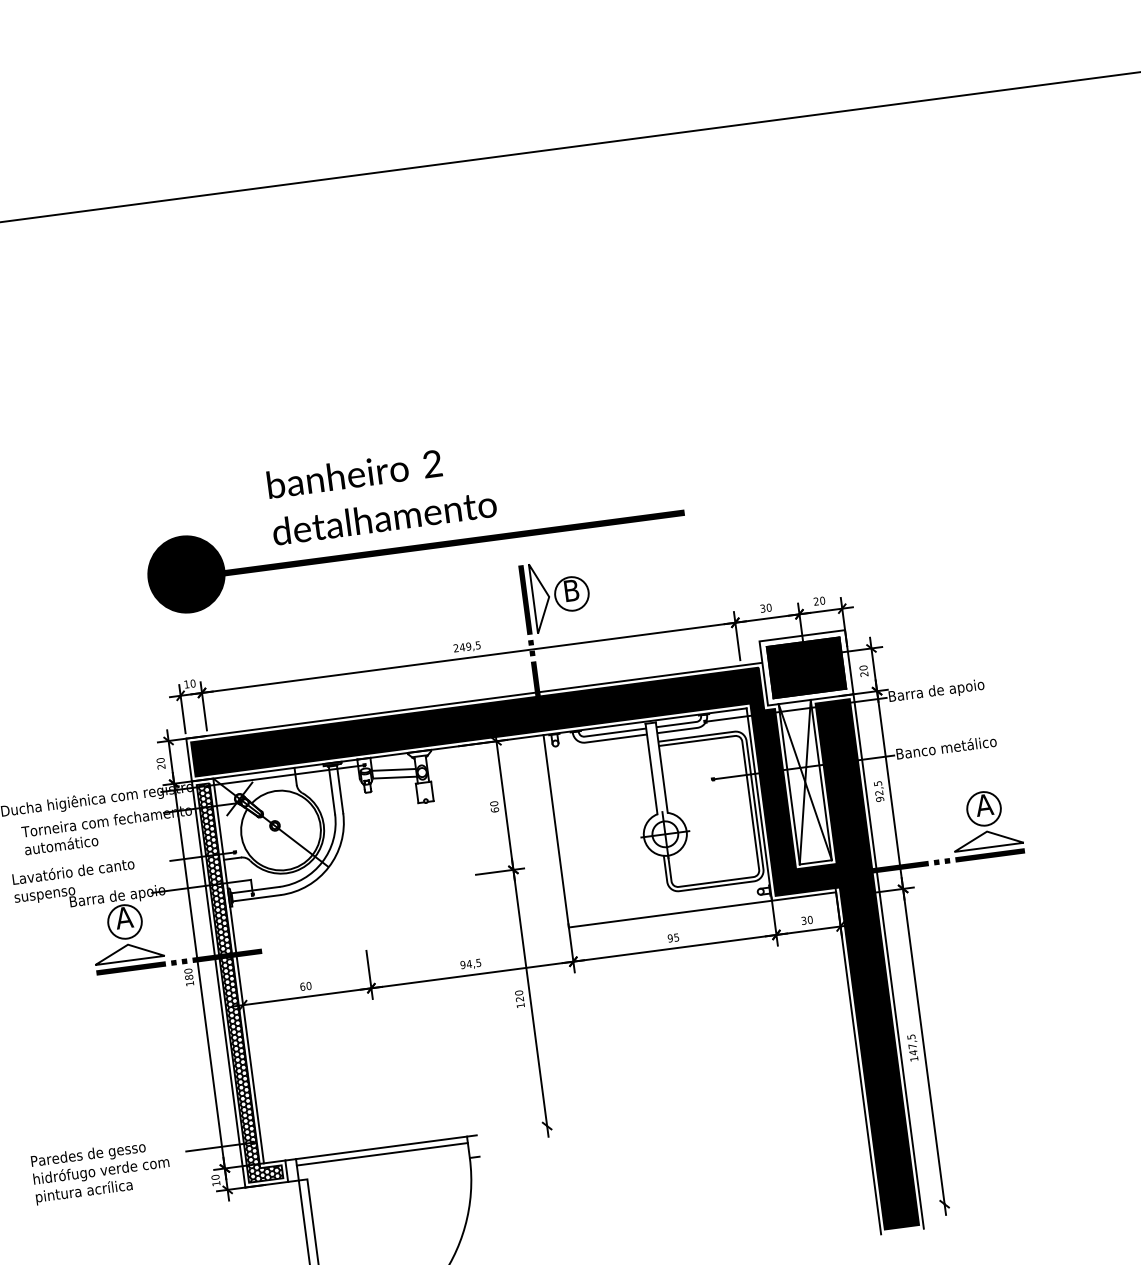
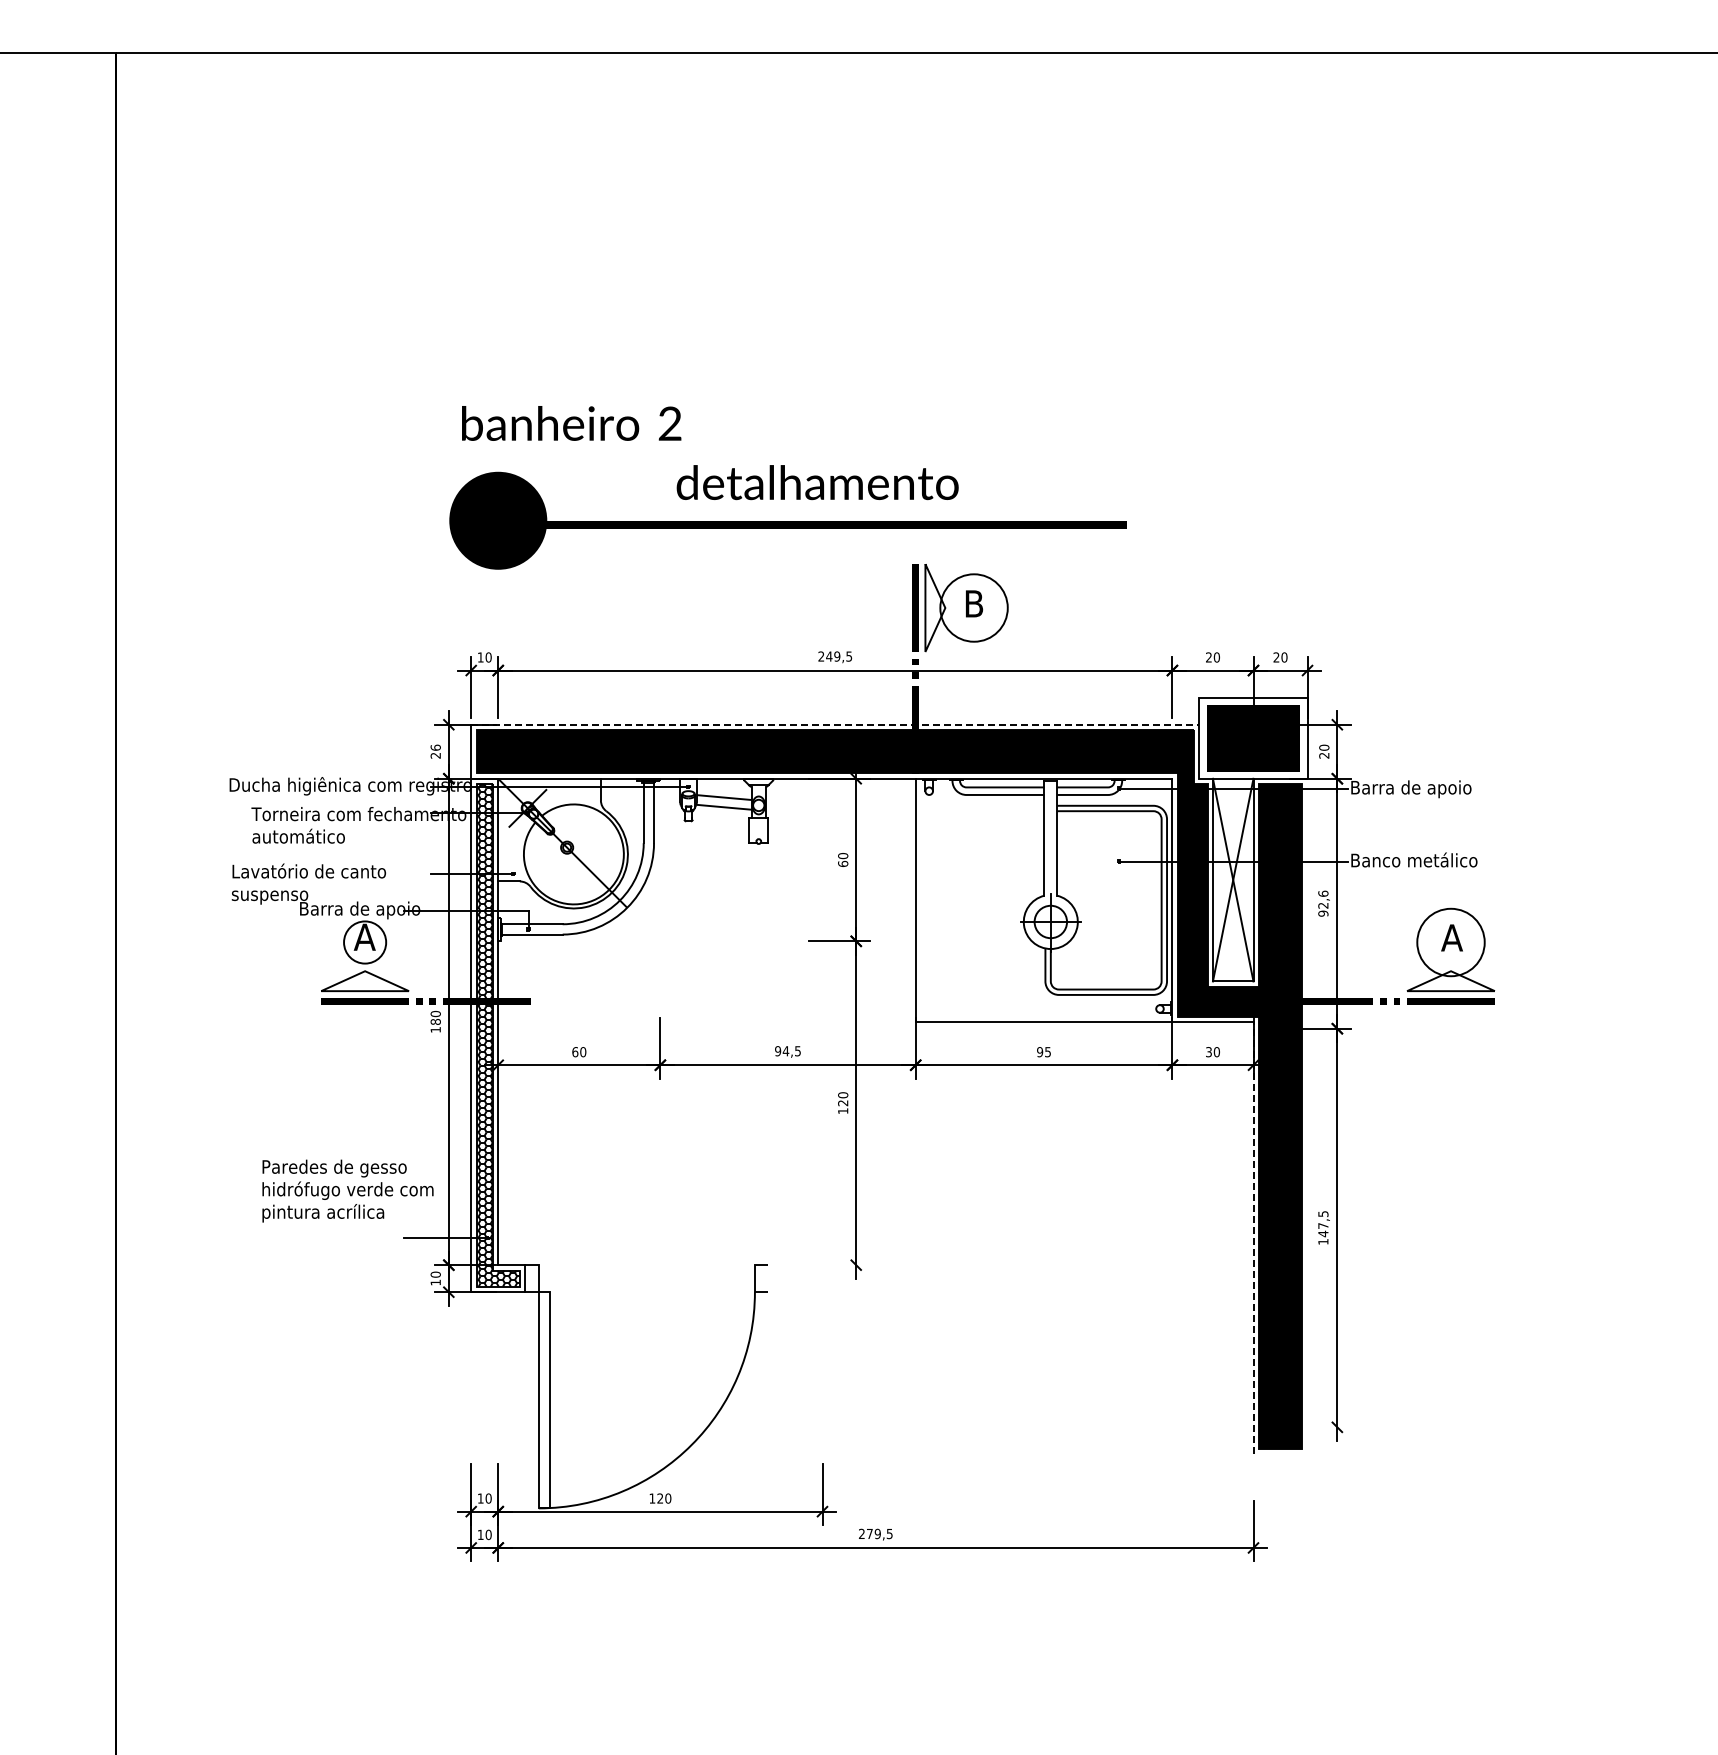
text: (354, 474) -> (571, 423), moved
text: (384, 517) -> (817, 482), moved
circle: (571, 593) -> (973, 607), size x1.6
text: (762, 608) -> (1208, 657), 30 -> 20
line: (474, 700) -> (835, 724), solid -> dashed
text: (160, 760) -> (435, 747), 20 -> 26
text: (878, 783) -> (1323, 893), 92,5 -> 92,6
circle: (983, 808) -> (1450, 942), size x1.6
line: (888, 961) -> (1307, 1116), removed
line: (858, 1062) -> (1253, 1237), solid -> dashed
line: (381, 1148) -> (646, 1265), removed
line: (382, 1154) -> (646, 1273), removed
text: (101, 1171) -> (347, 1190), moved

